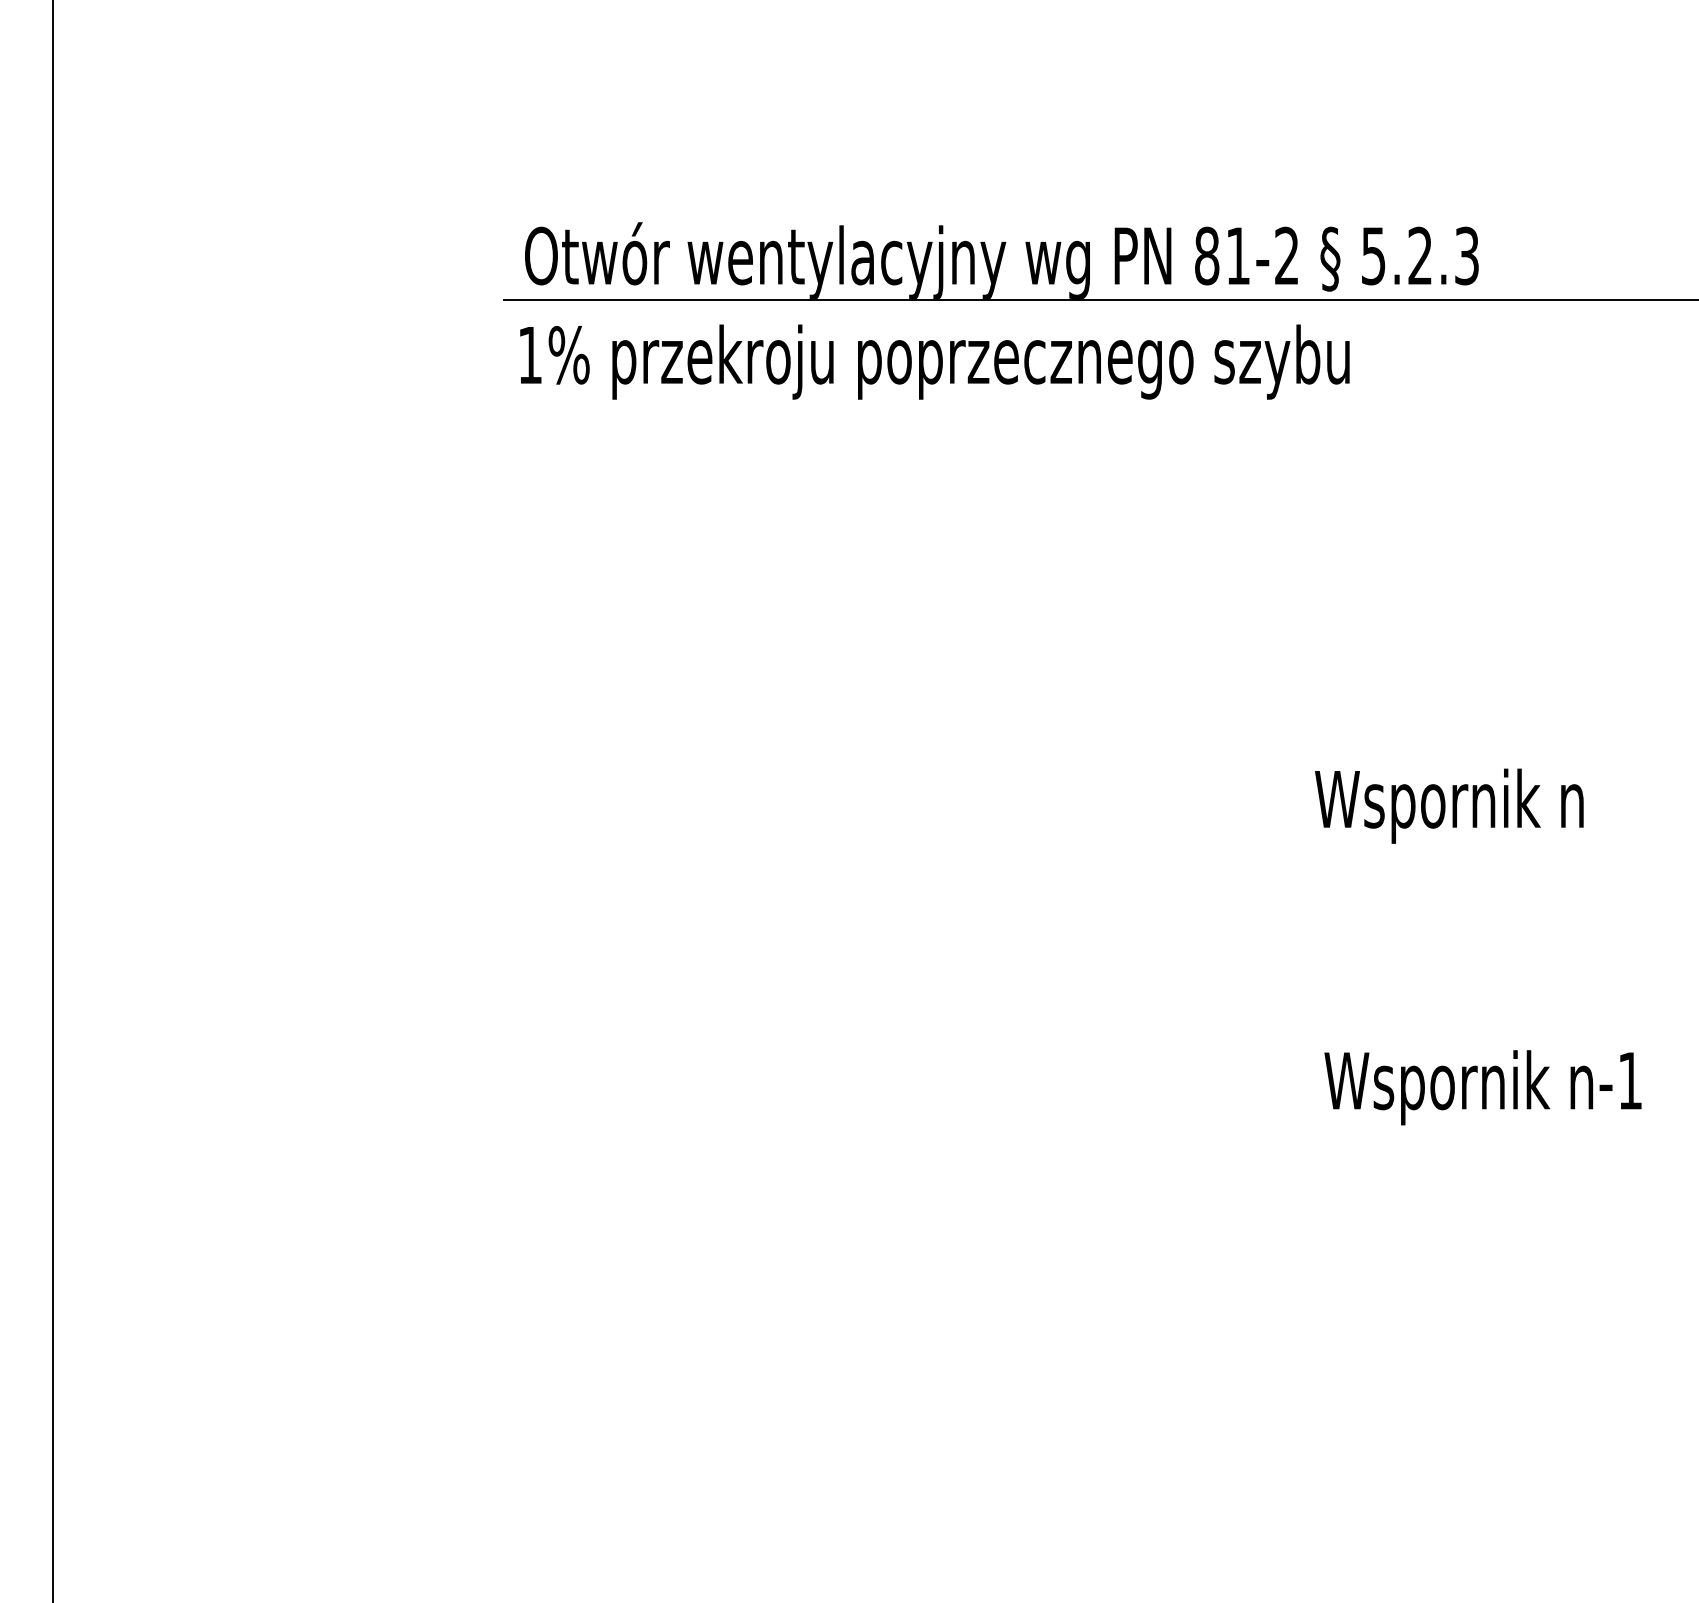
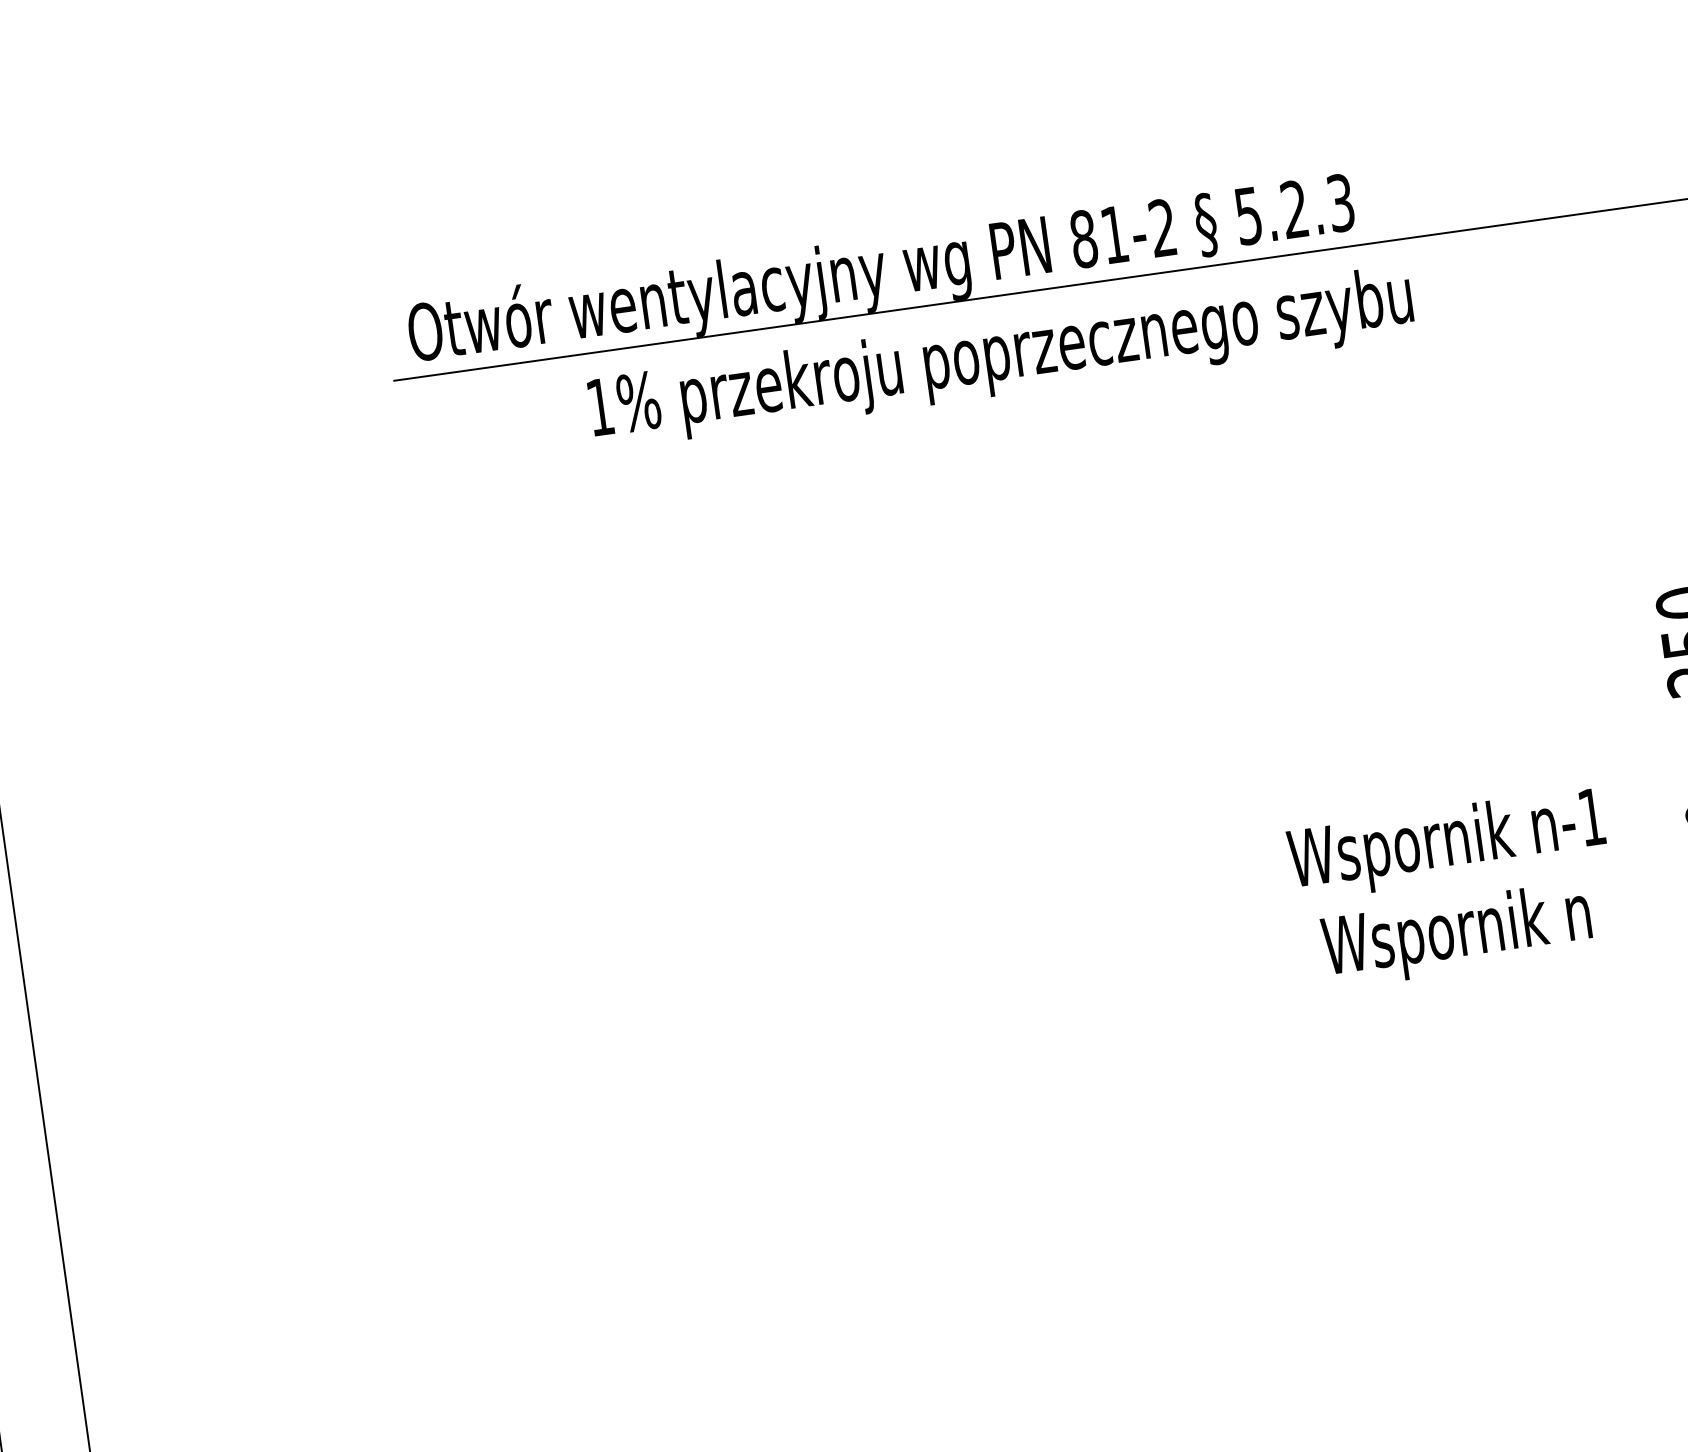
text: (934, 361) -> (1001, 357), moved
text: (1449, 805) -> (1457, 934), moved
text: (1482, 1087) -> (1446, 844), moved

